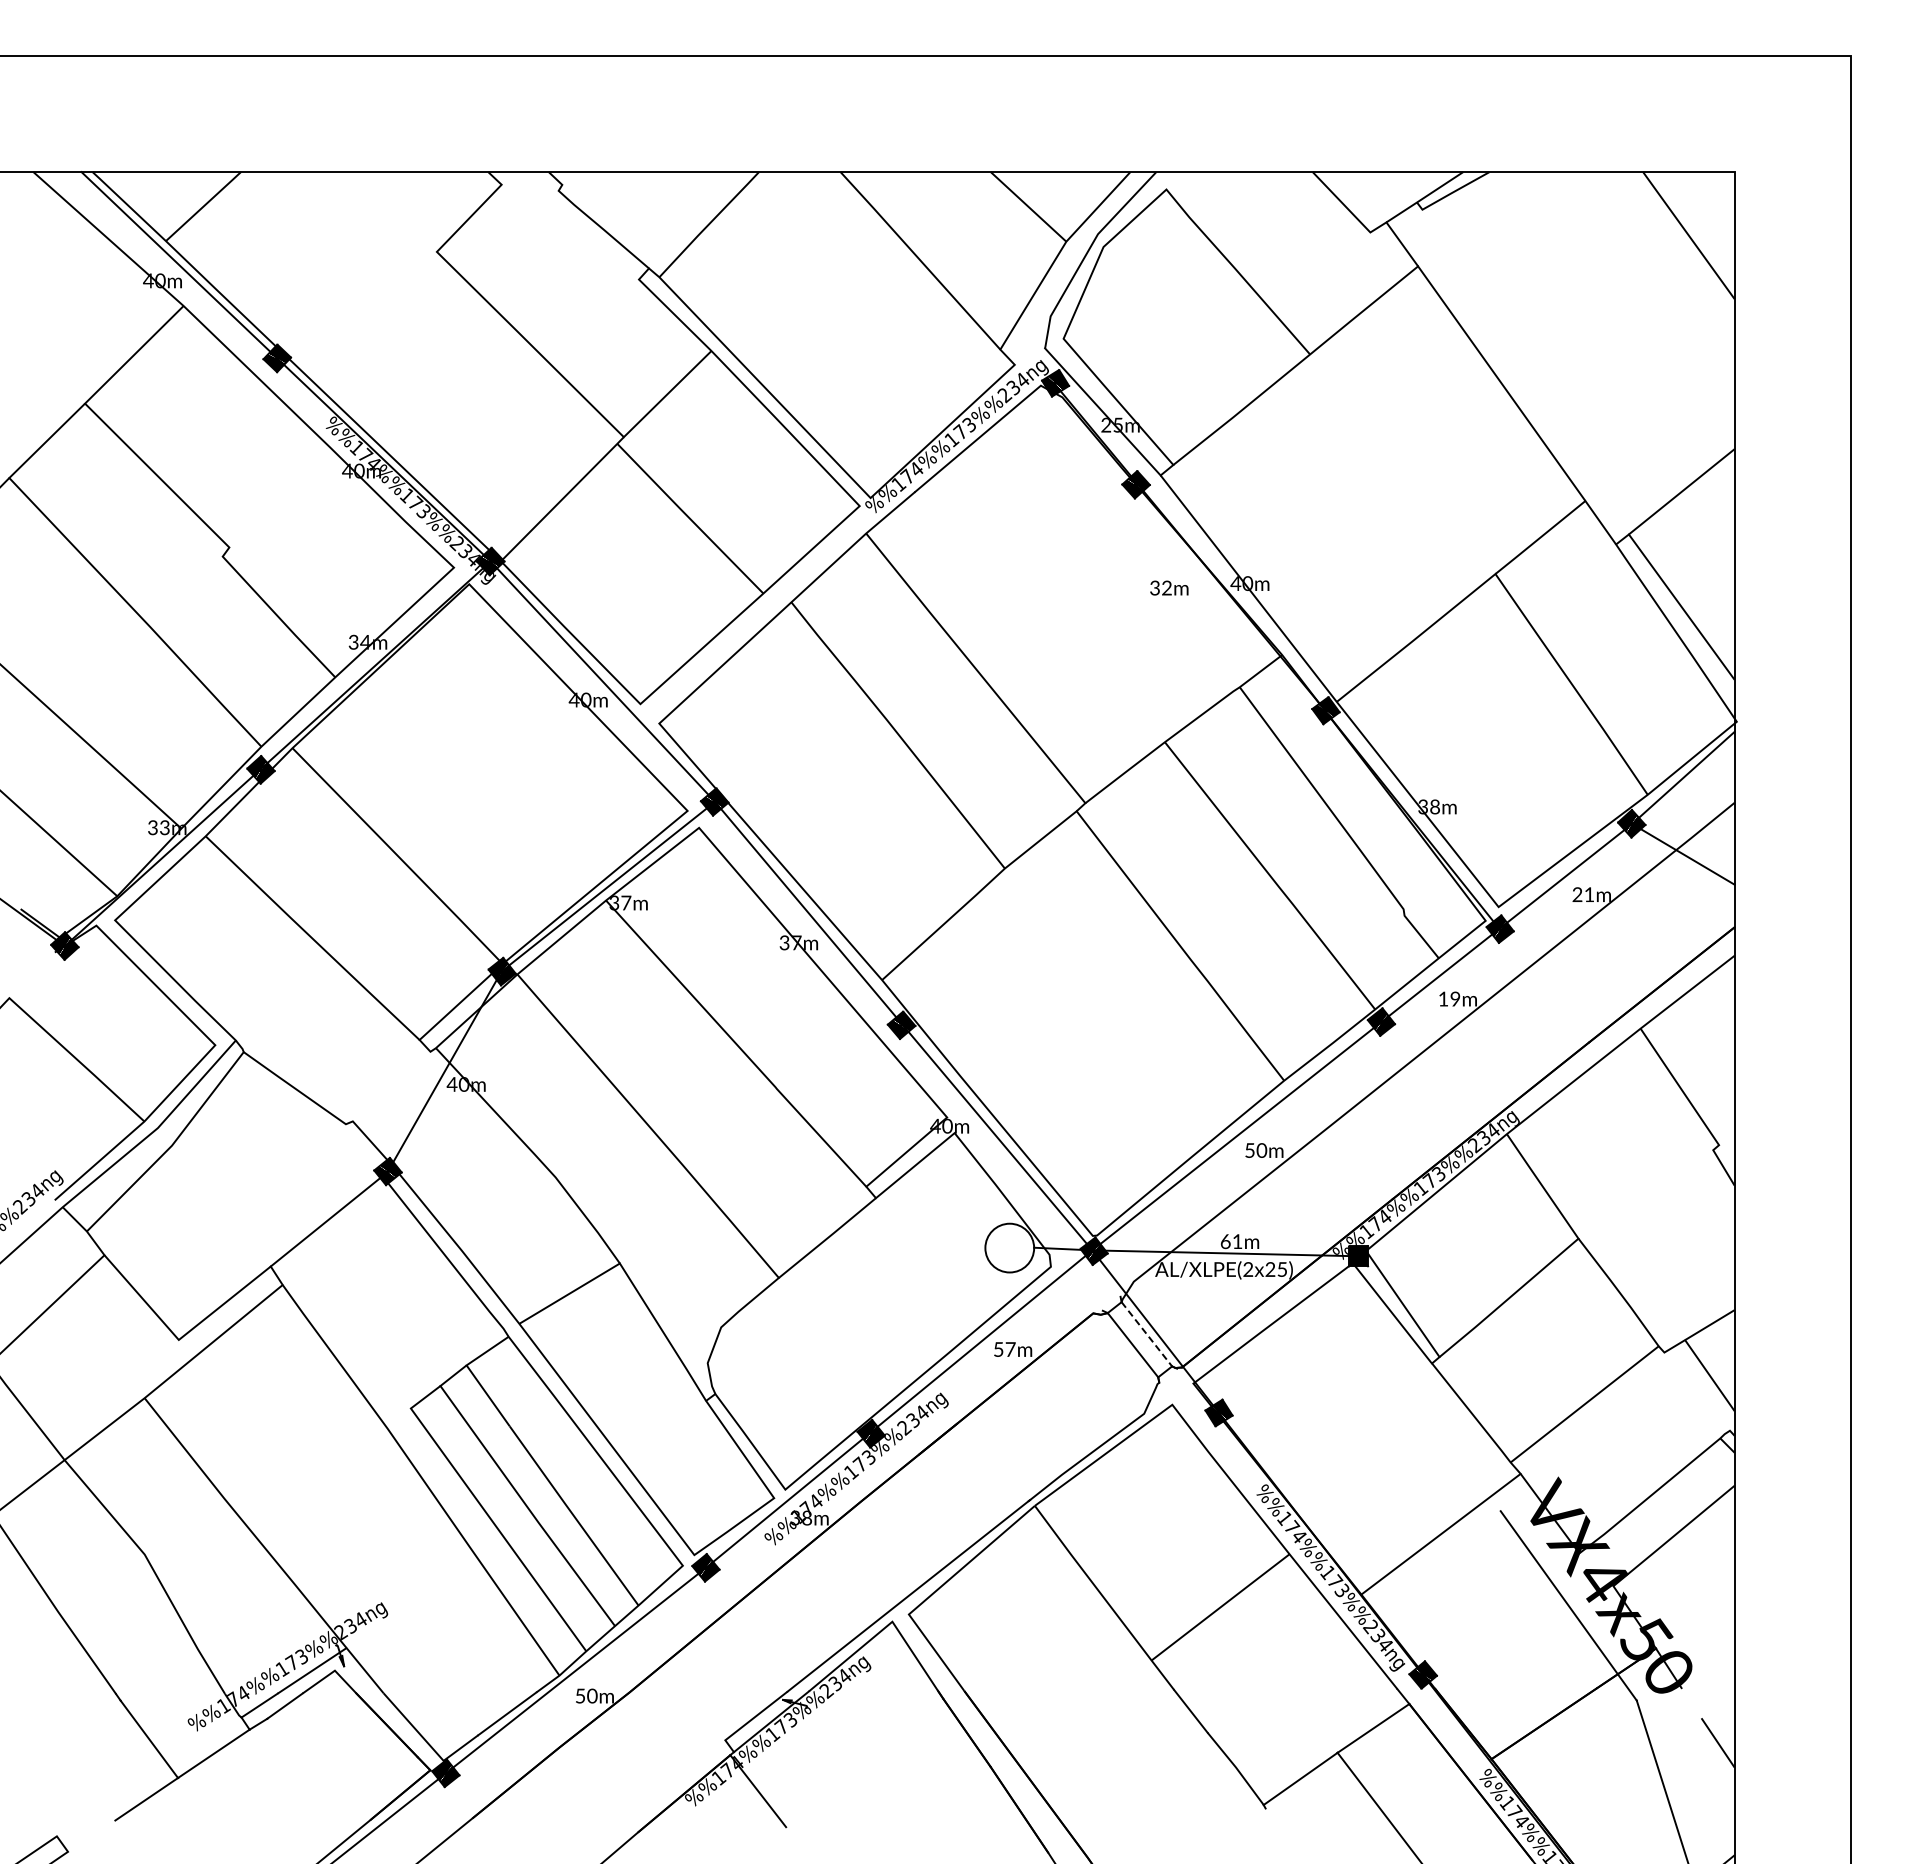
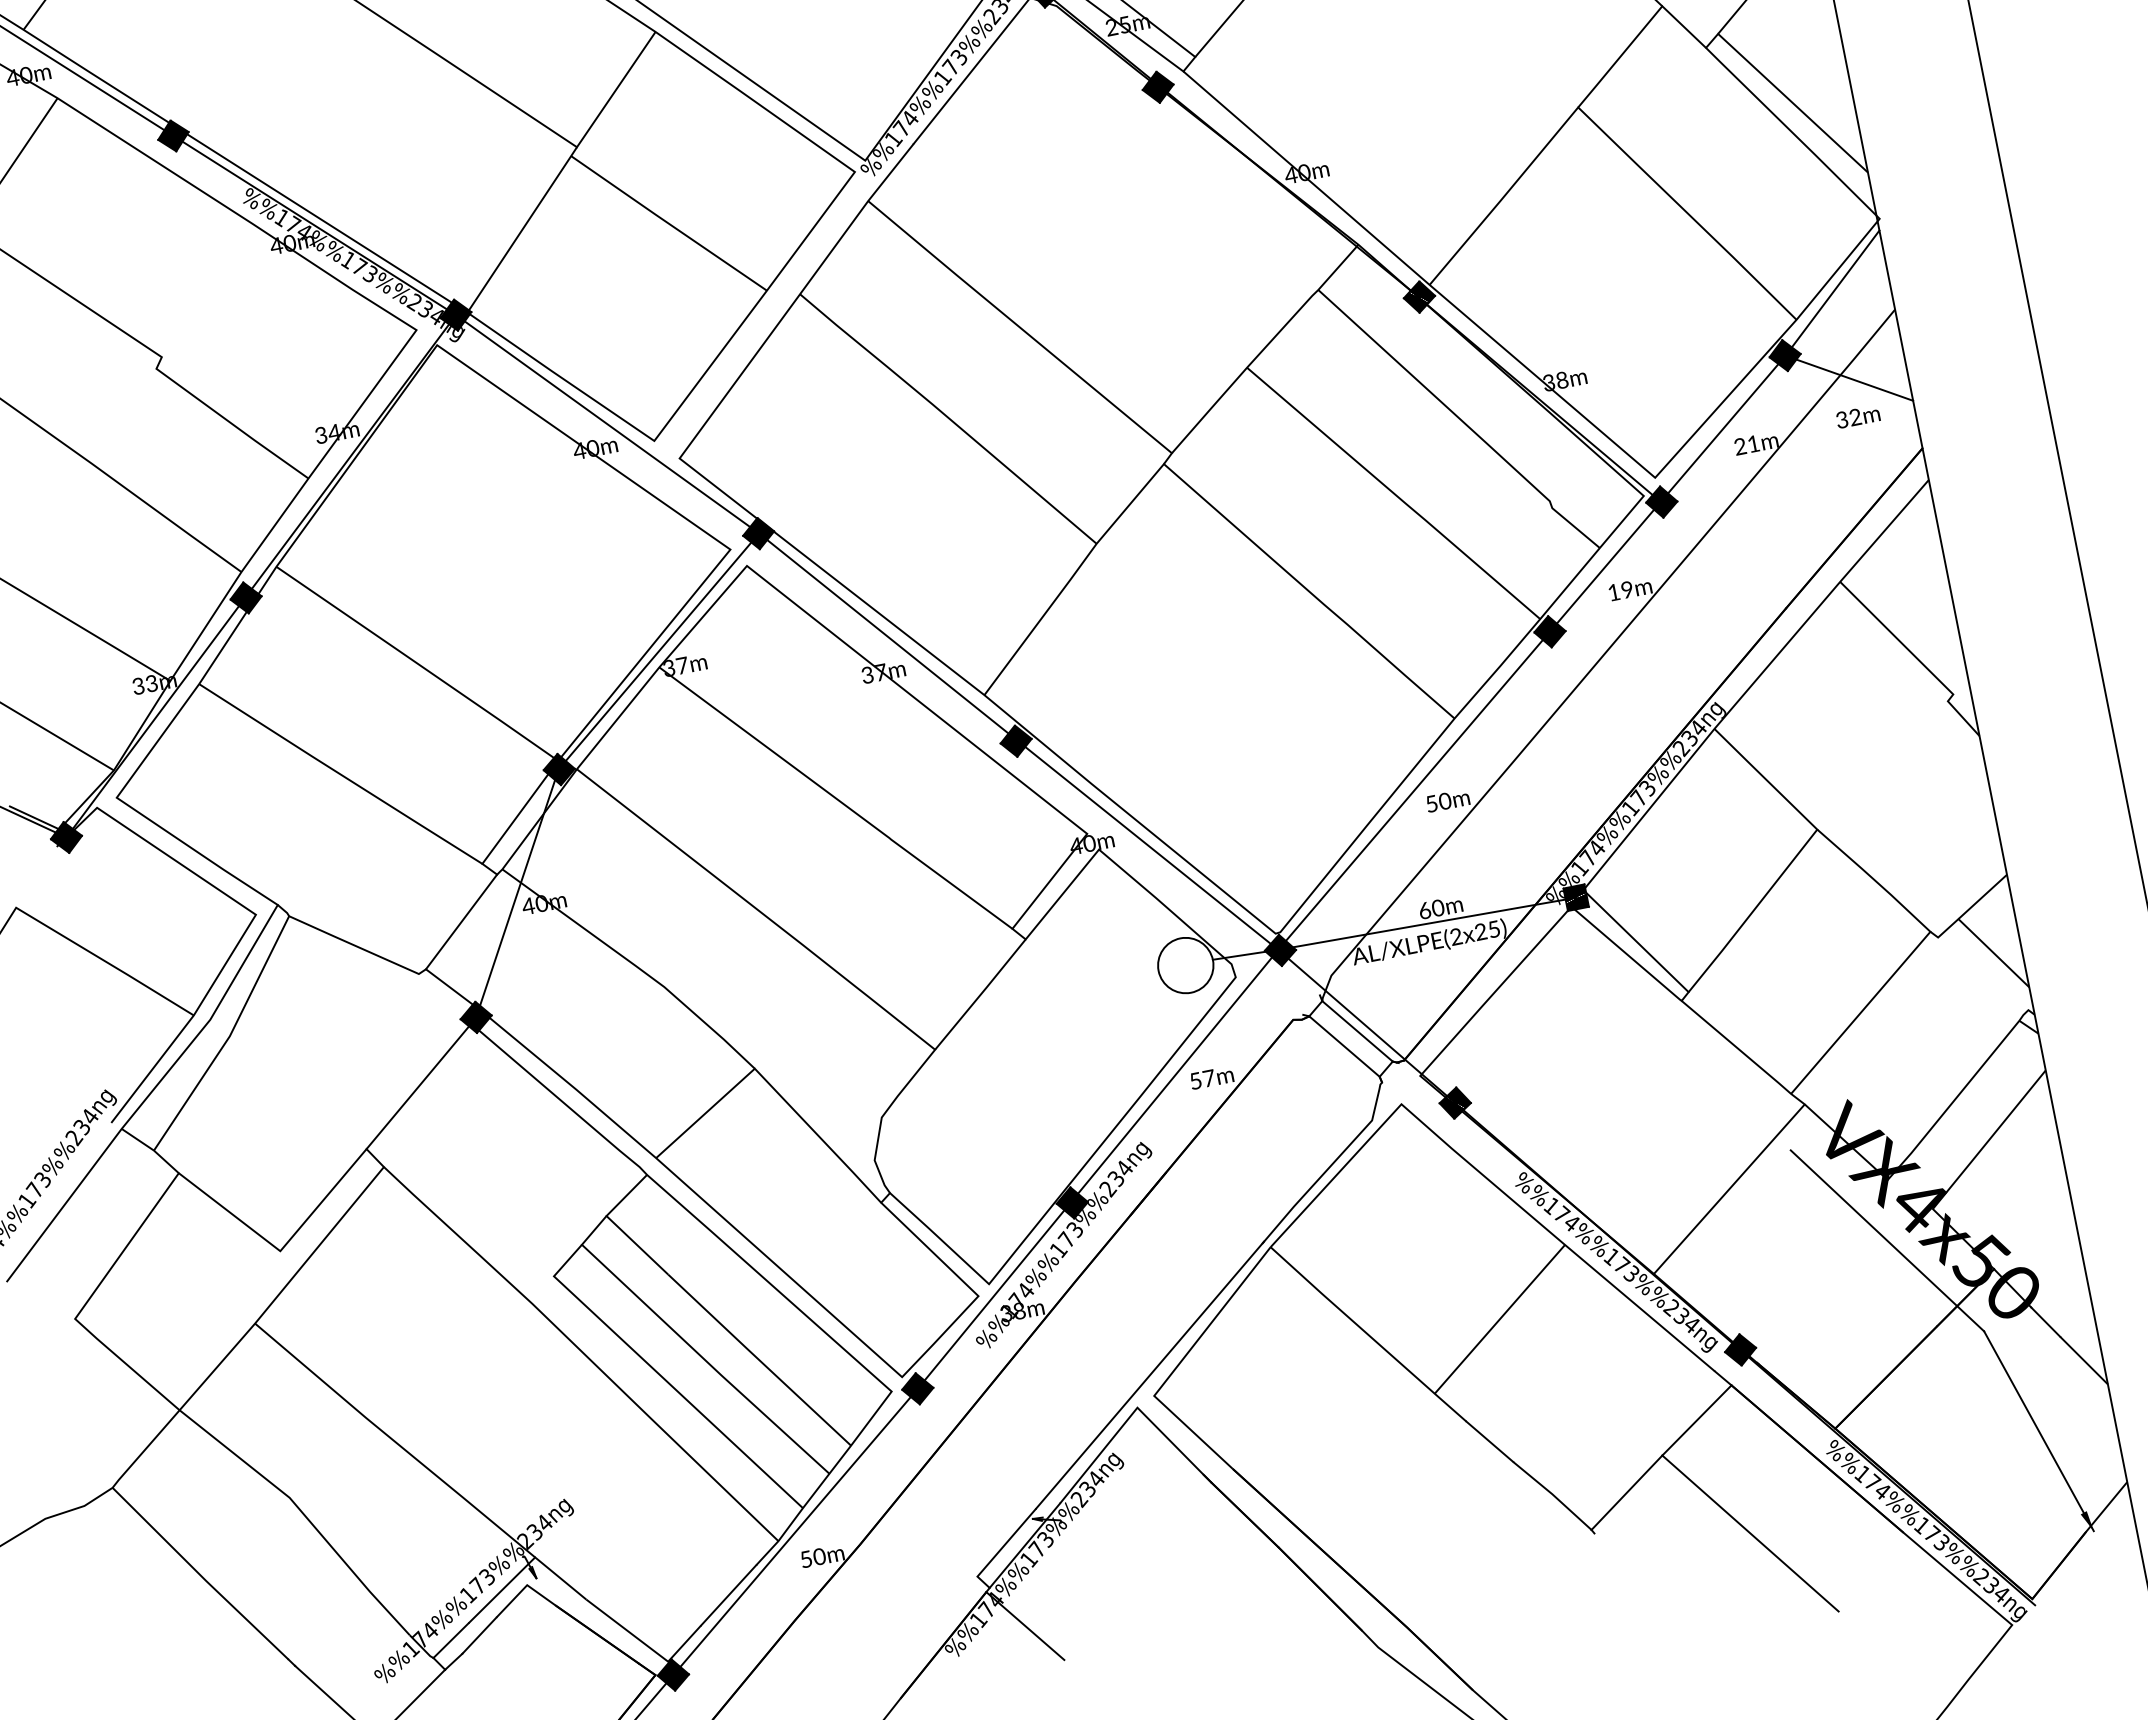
text: (1169, 587) -> (1858, 416), moved
line: (391, 1086) -> (461, 921), added
text: (1237, 1241) -> (1438, 907), 61m -> 60m
line: (1146, 1334) -> (1357, 1031), dashed -> solid
line: (1691, 1703) -> (2045, 1322), added

